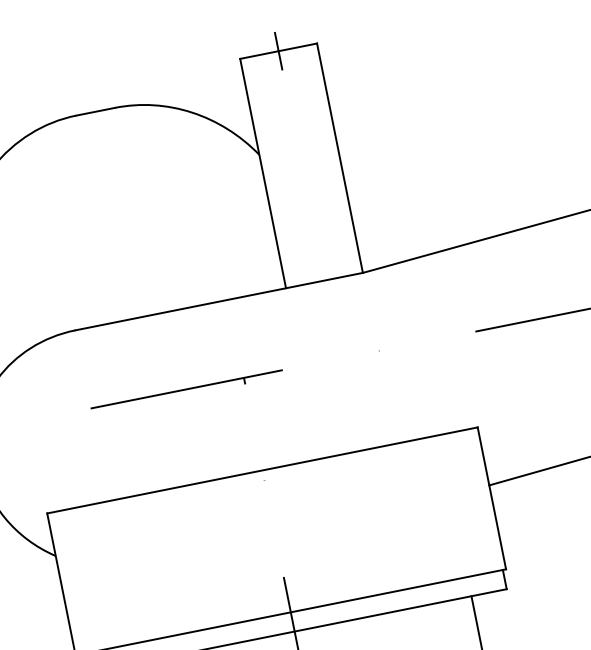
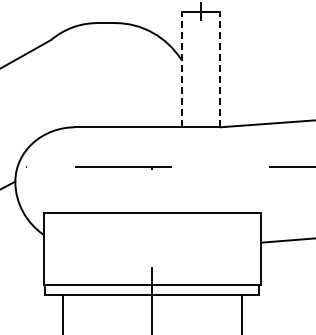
line: (340, 158) -> (220, 69), solid -> dashed
line: (263, 173) -> (181, 69), solid -> dashed

